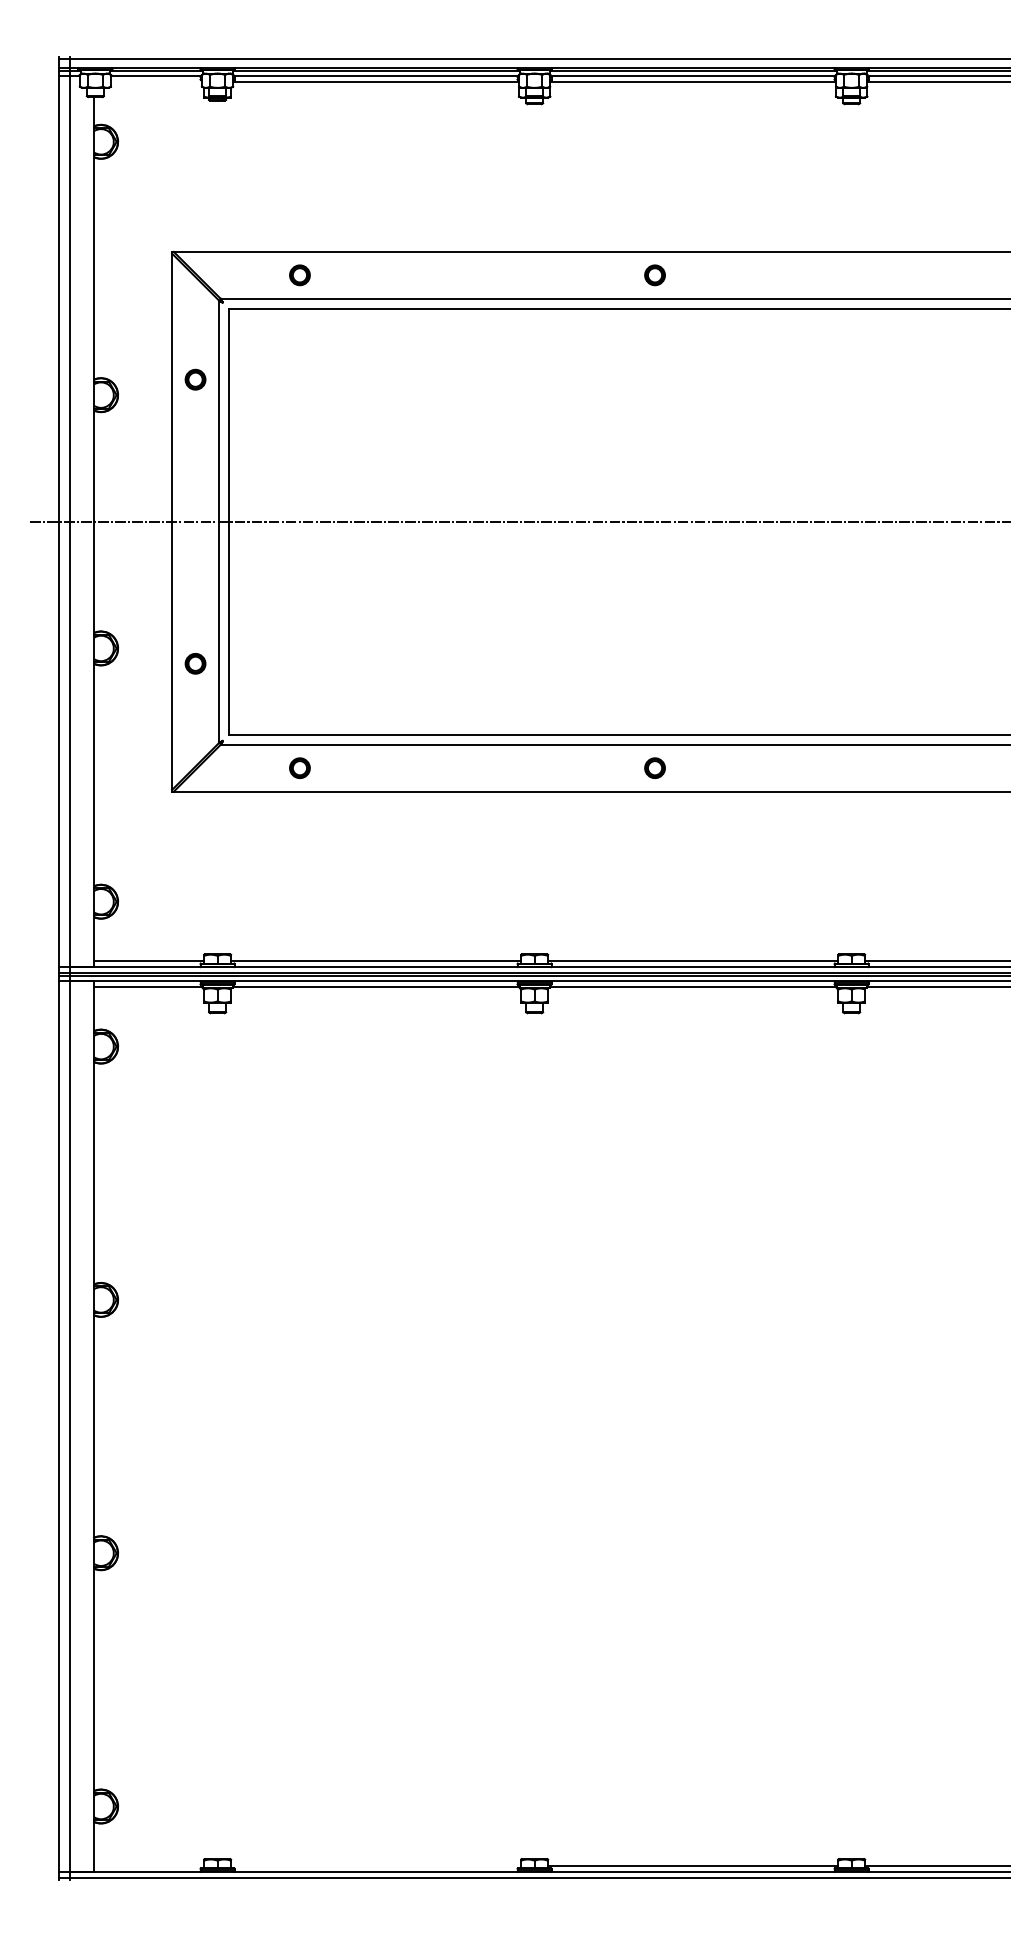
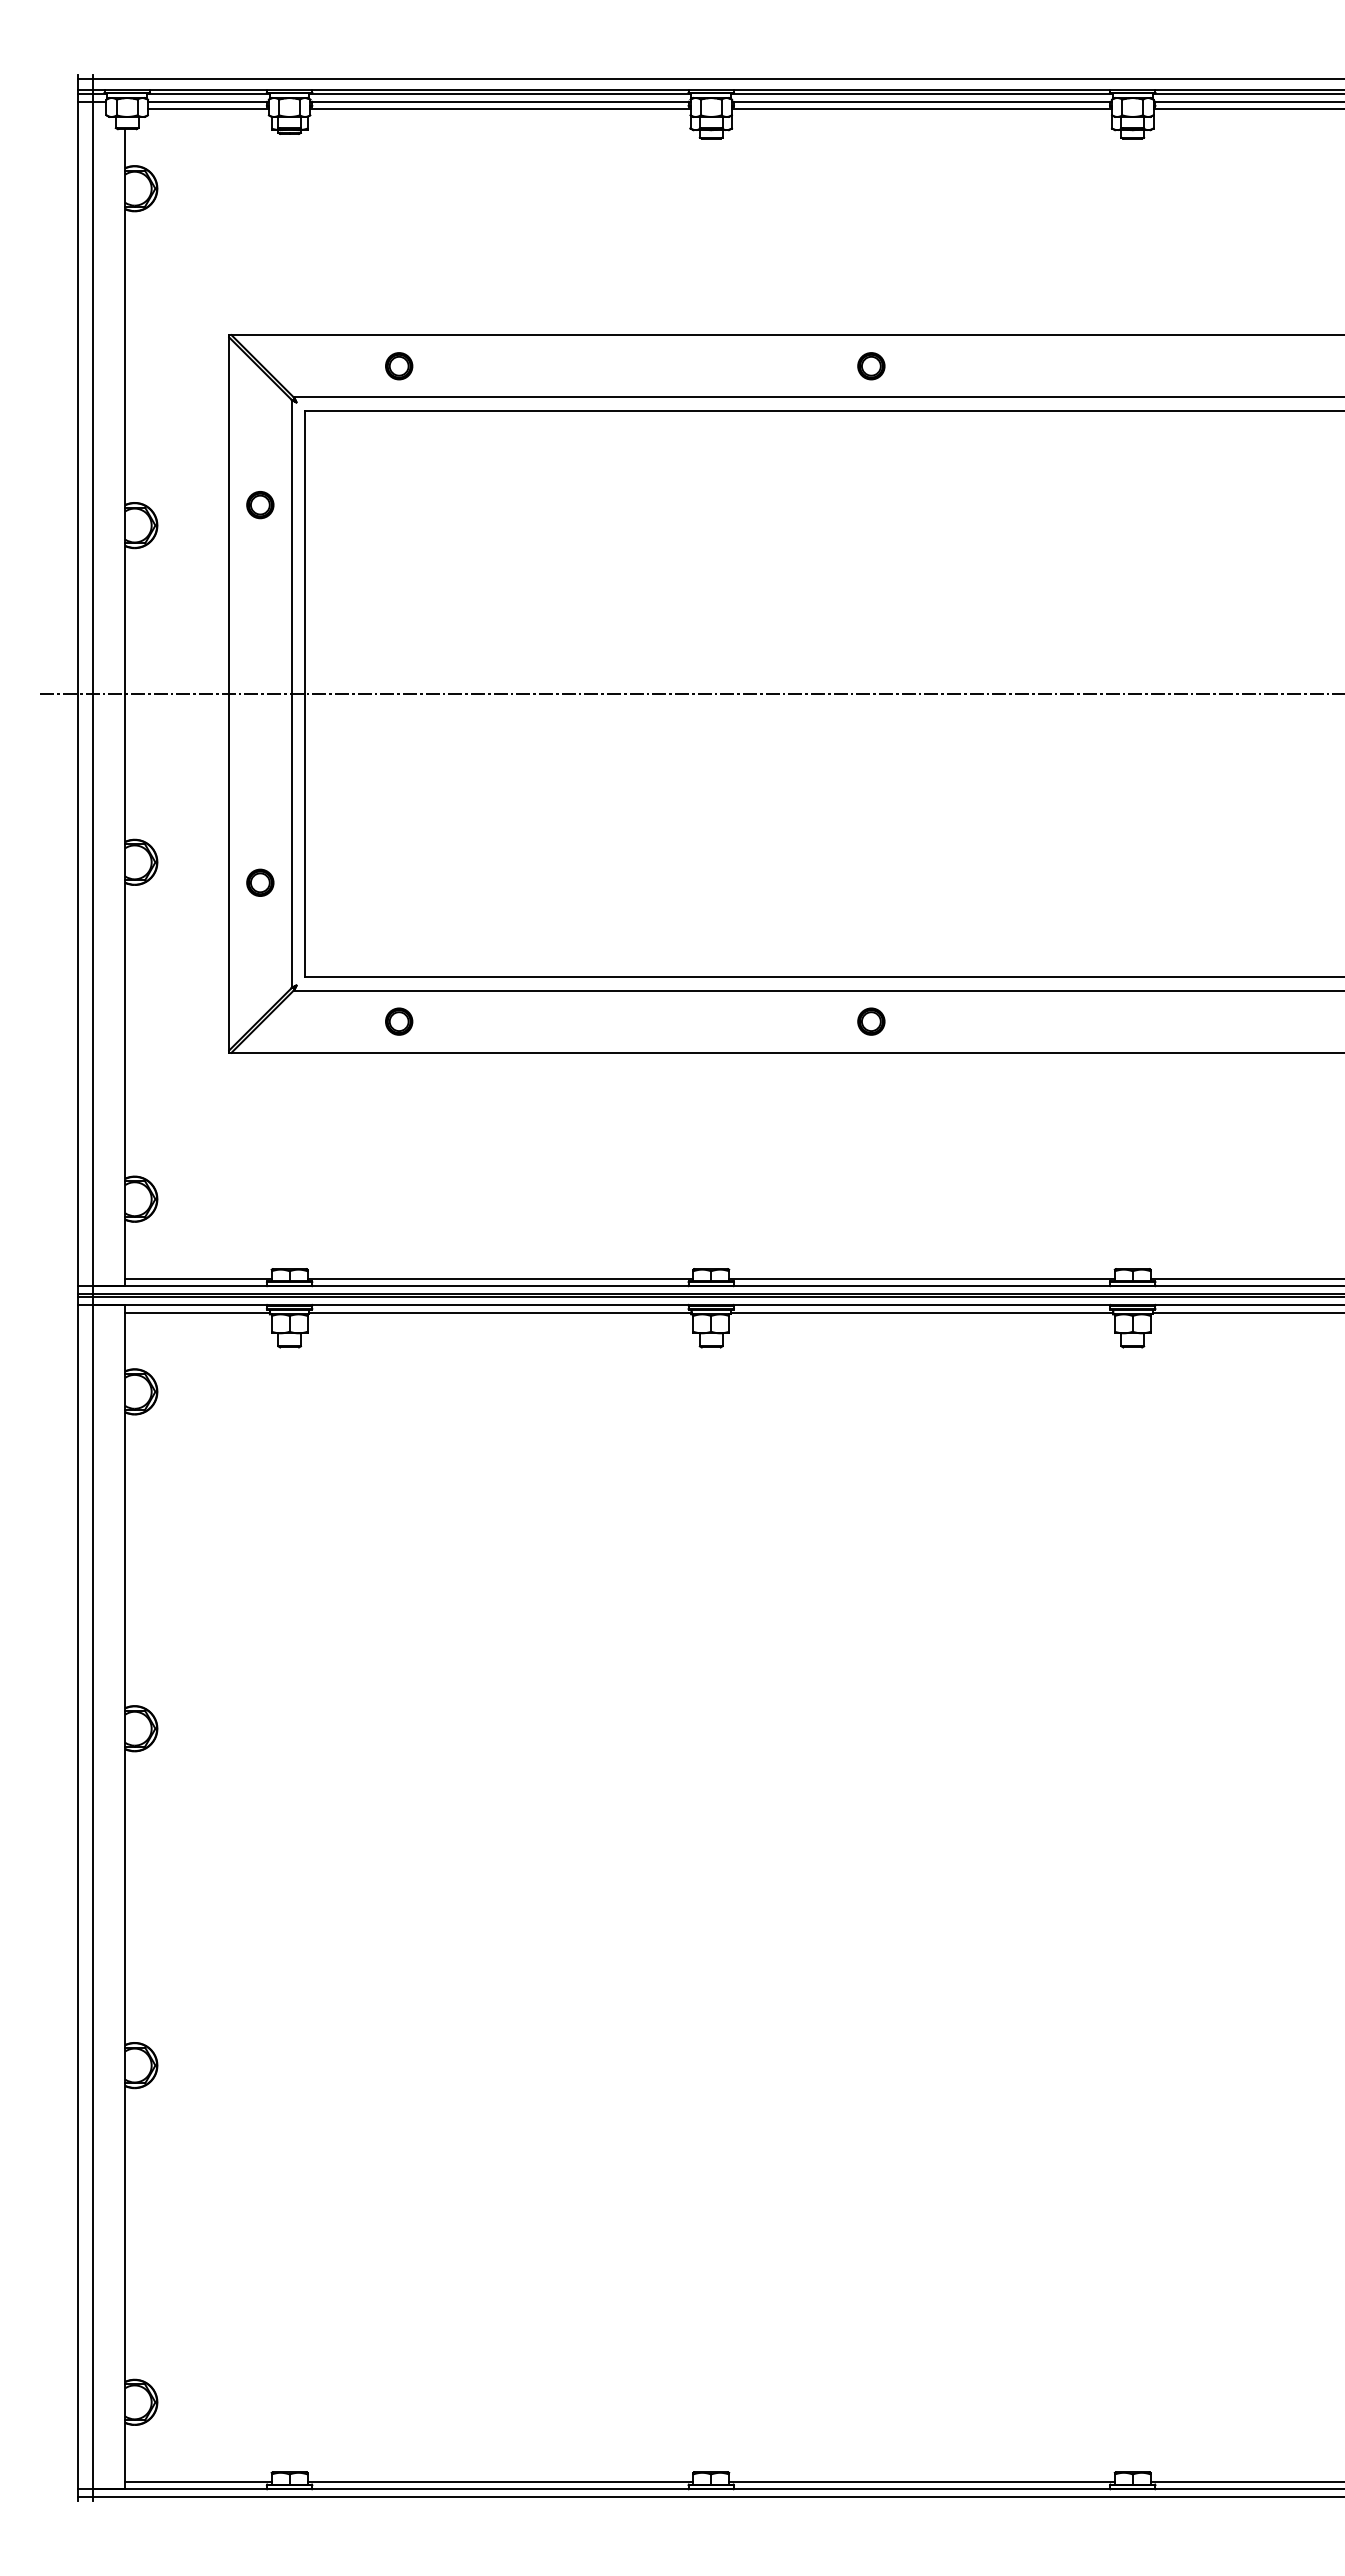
line: (155, 82) -> (207, 109), added
line: (149, 1866) -> (198, 2481), added
line: (376, 1866) -> (500, 2481), added

